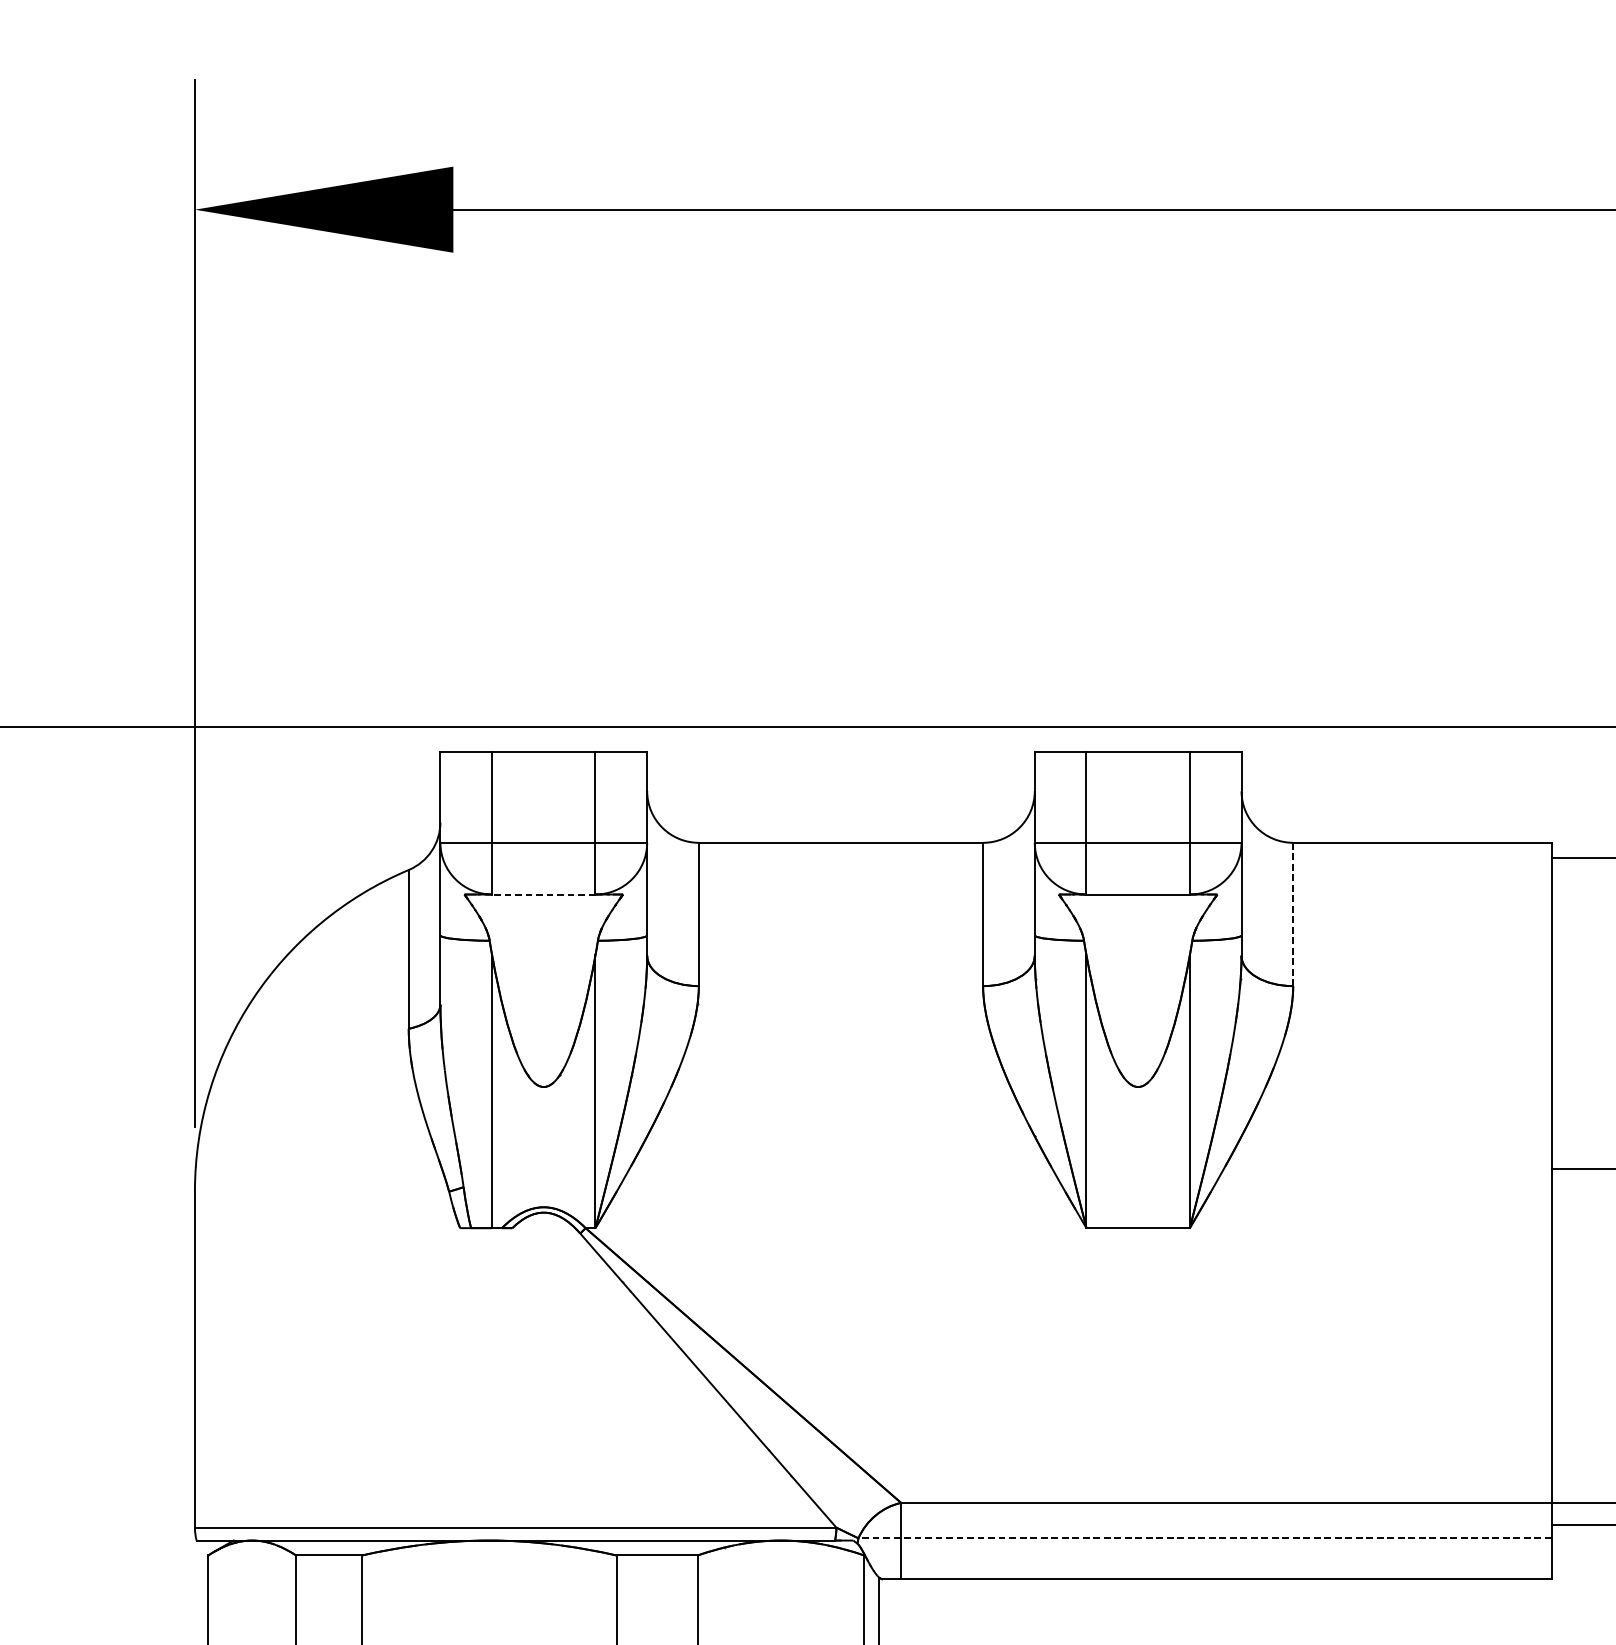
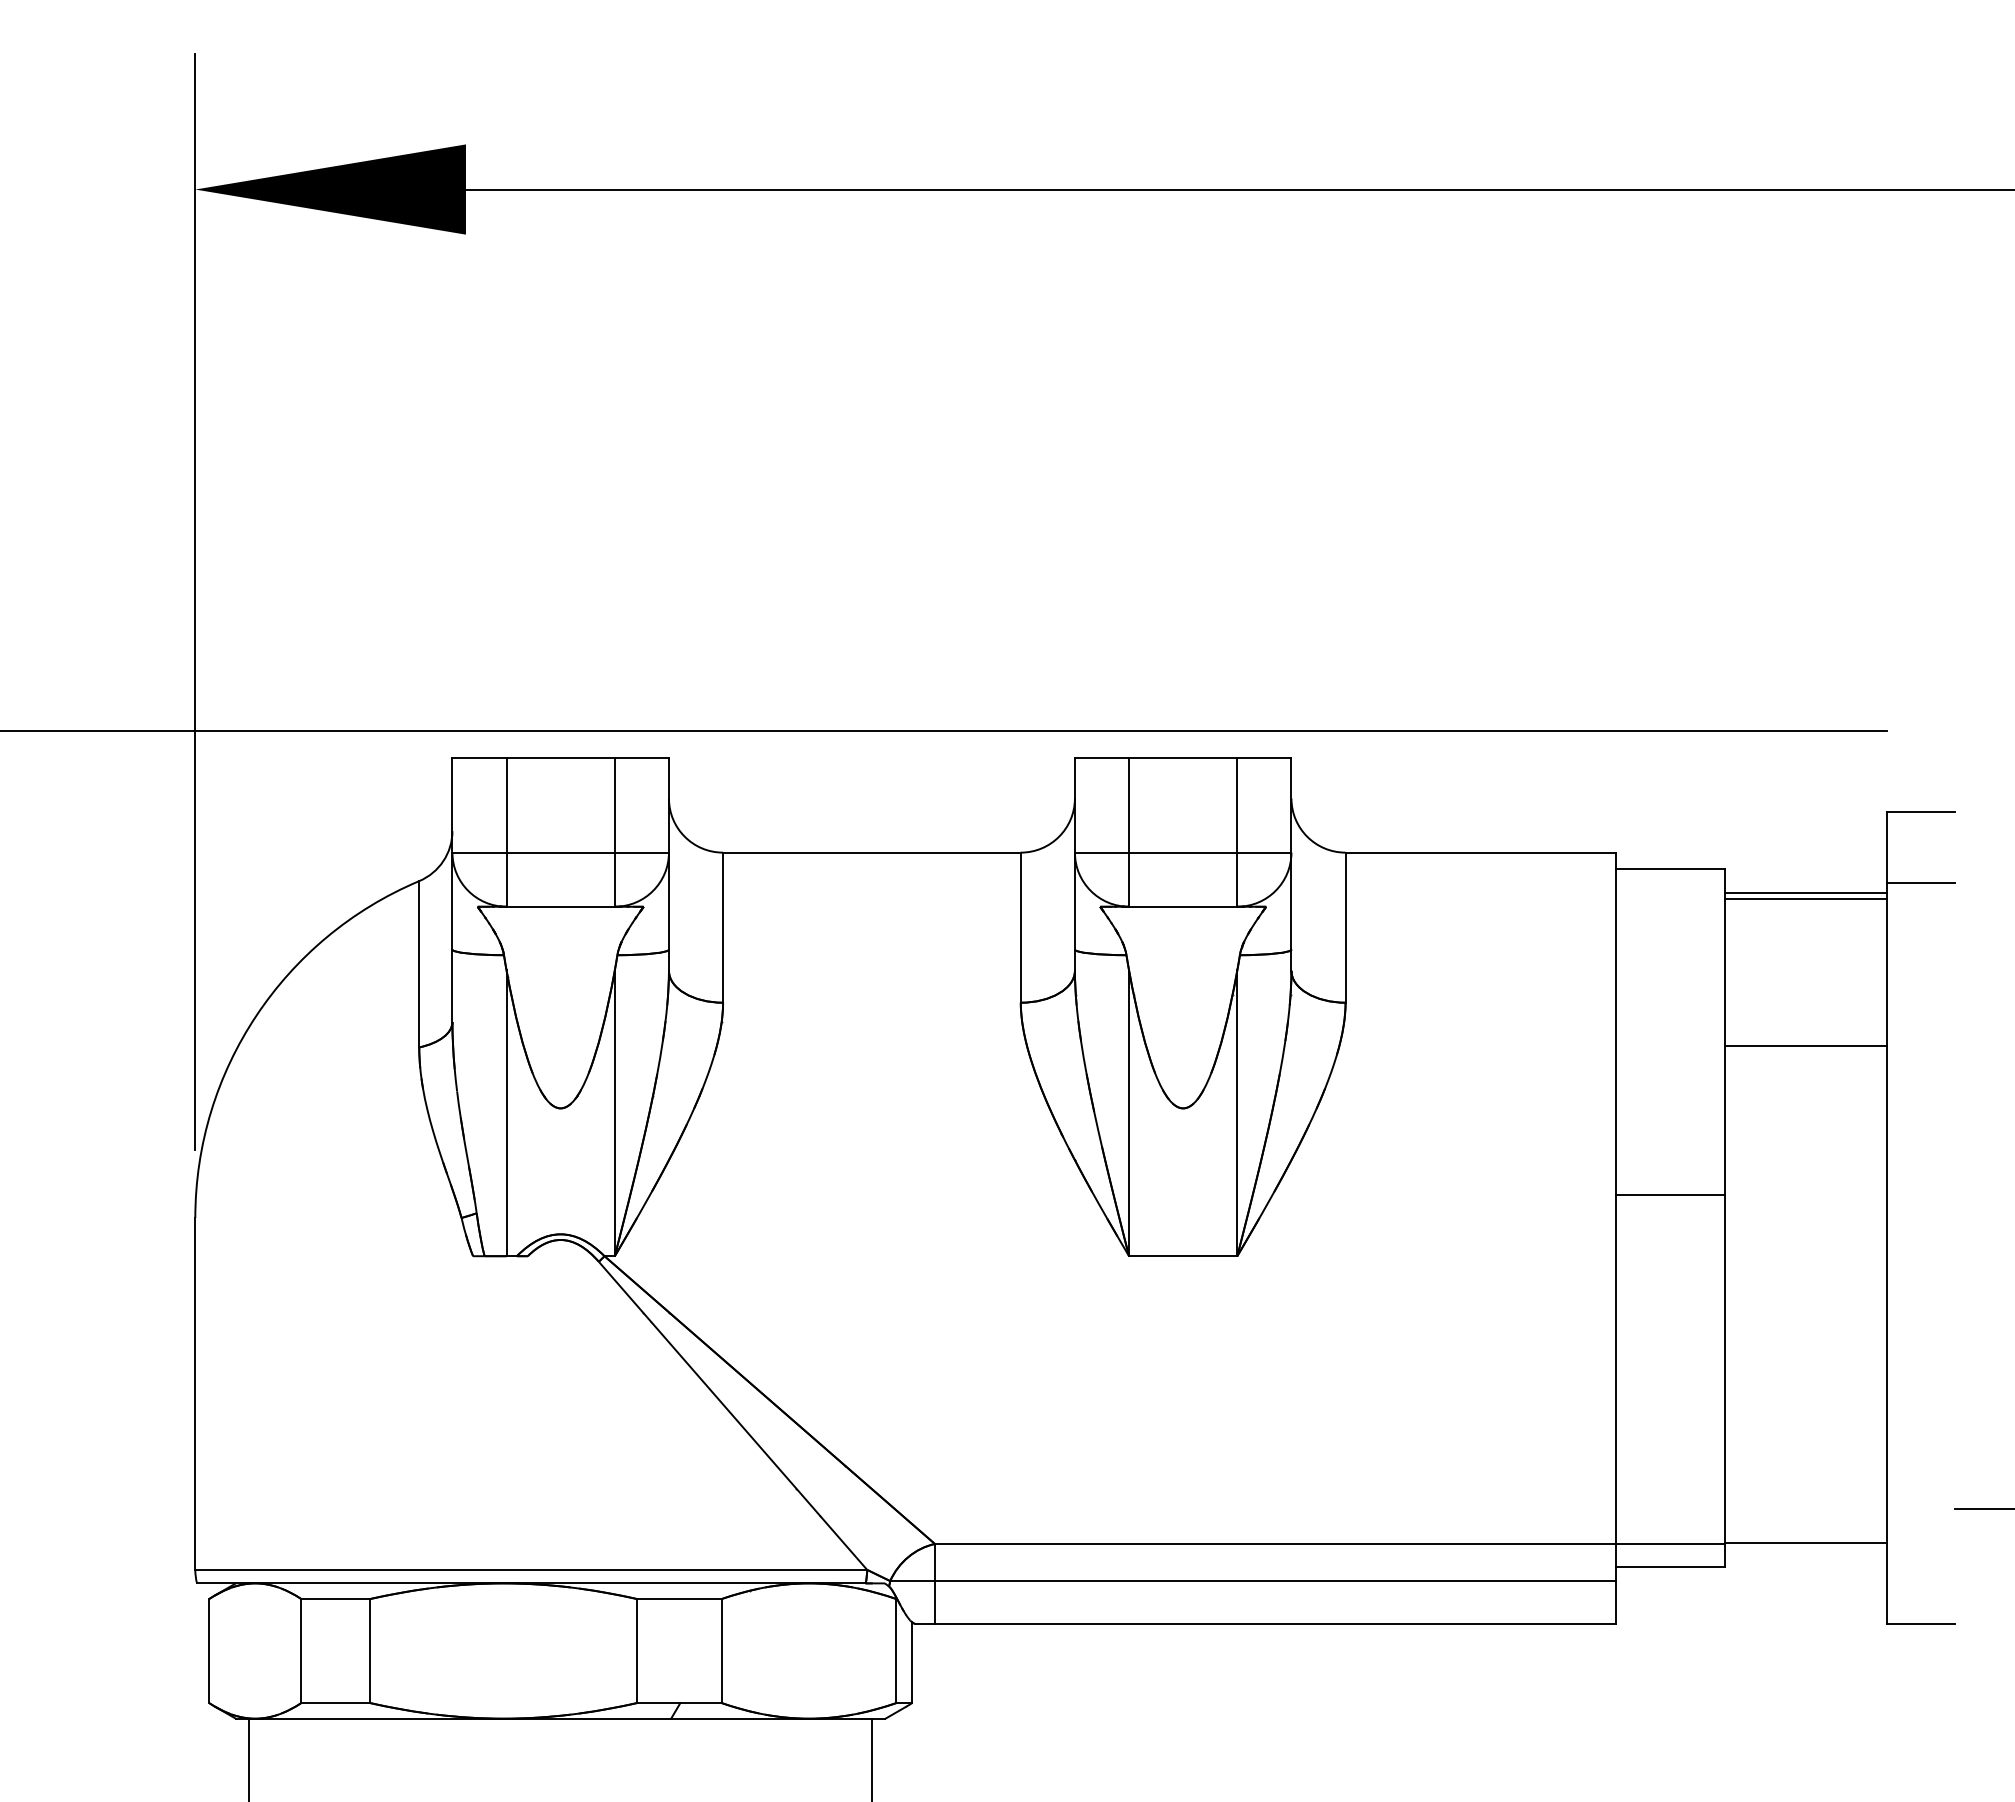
line: (543, 894) -> (560, 906), dashed -> solid
line: (1293, 914) -> (1345, 927), dashed -> solid
line: (1205, 1538) -> (1253, 1581), dashed -> solid

